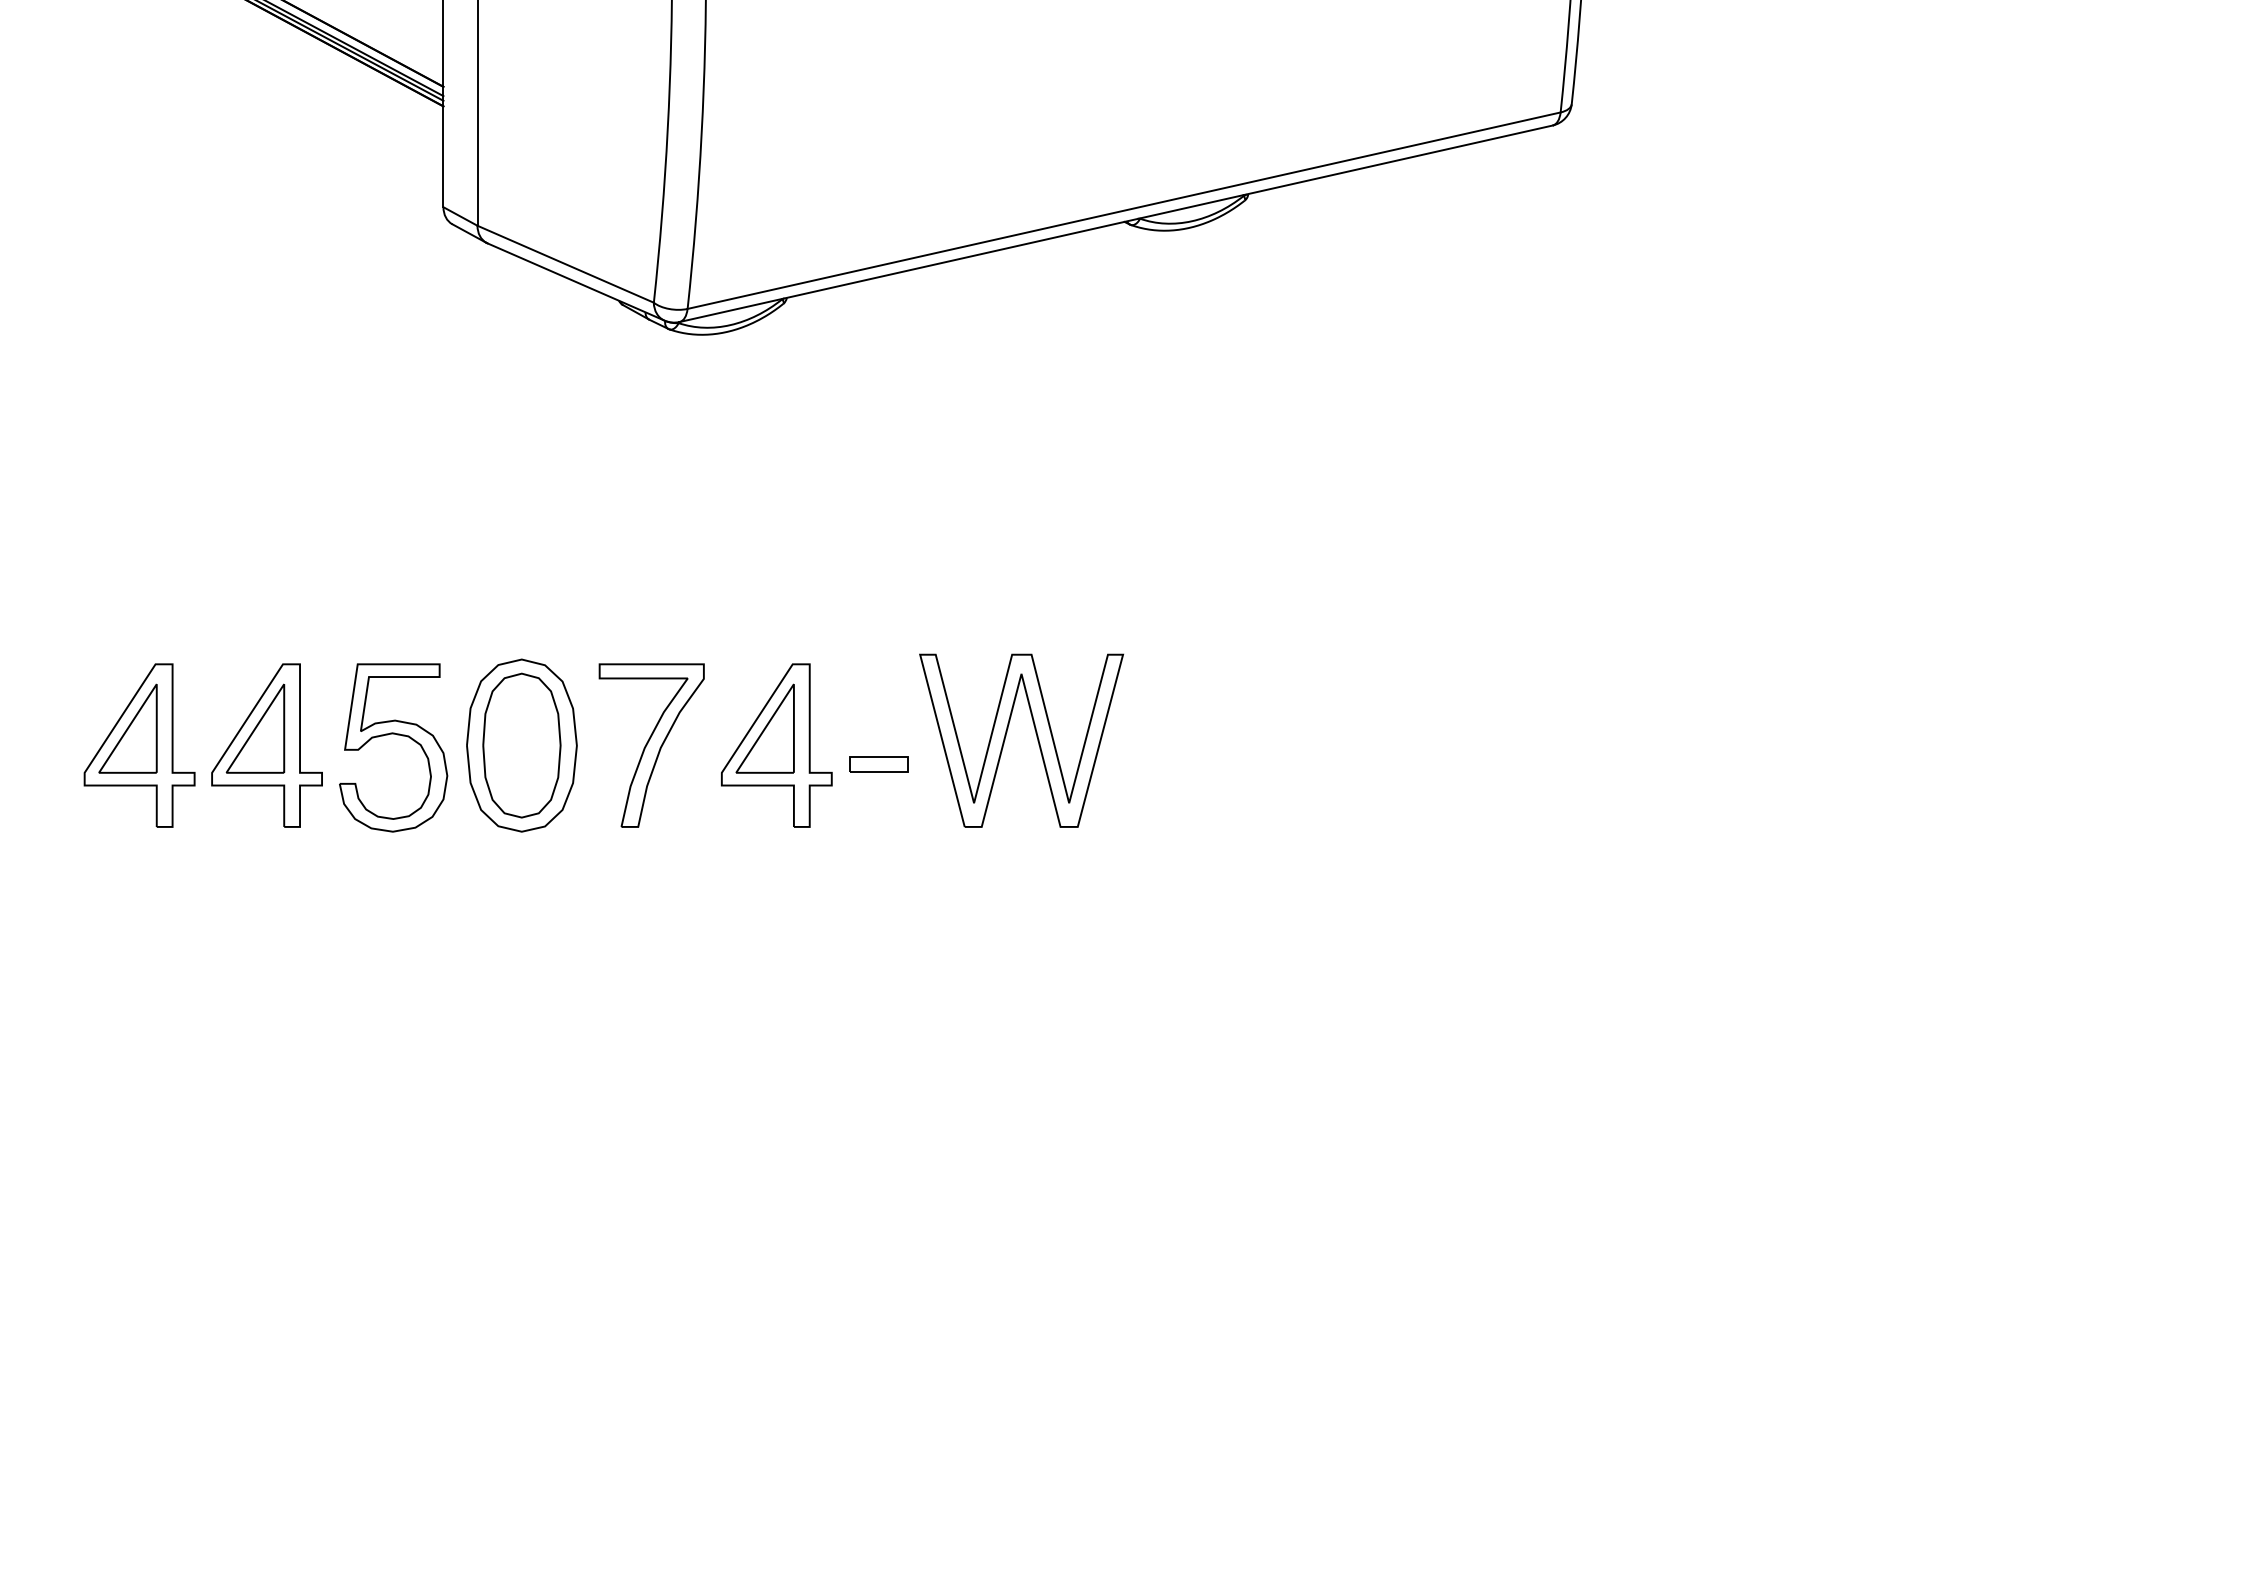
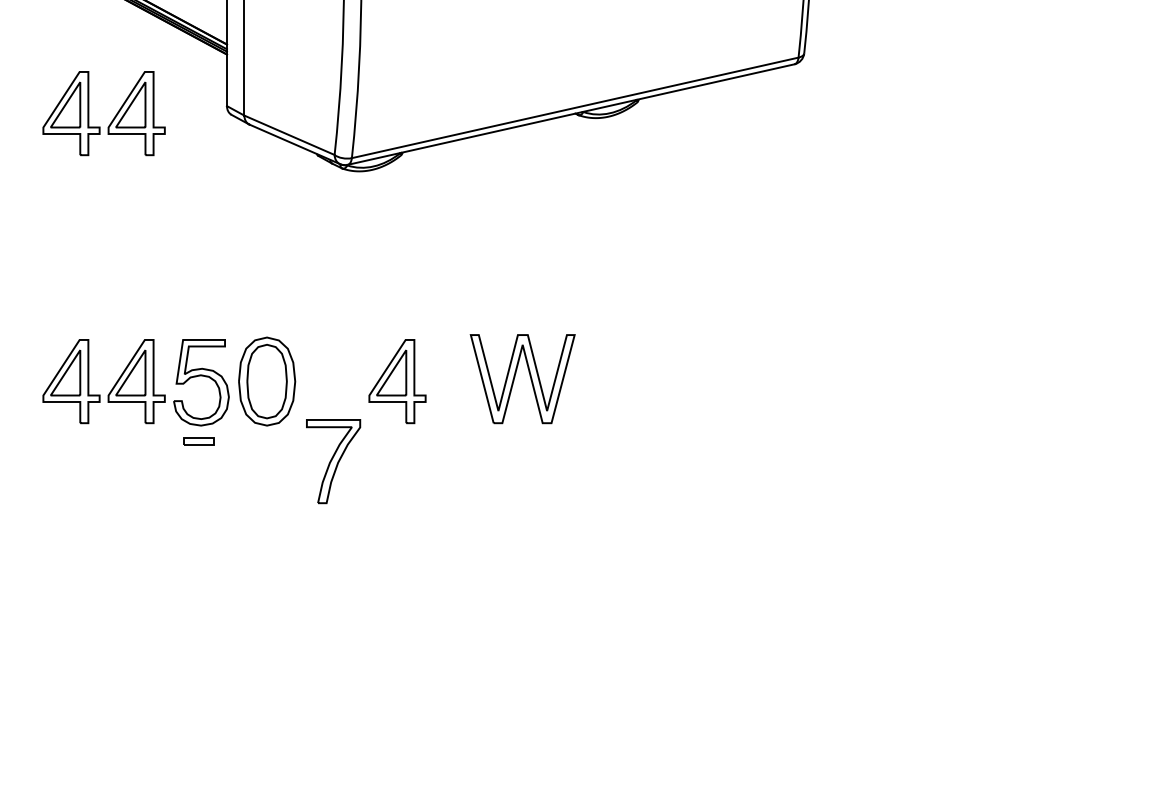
part: (219, 233) -> (112, 119), added
part: (651, 745) -> (333, 461), moved
part: (878, 765) -> (198, 441), moved

